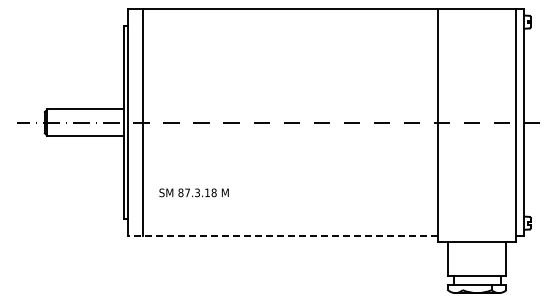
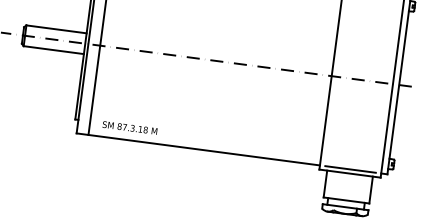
text: (193, 192) -> (129, 127), moved
line: (282, 236) -> (197, 149), dashed -> solid
line: (477, 236) -> (350, 169), added

